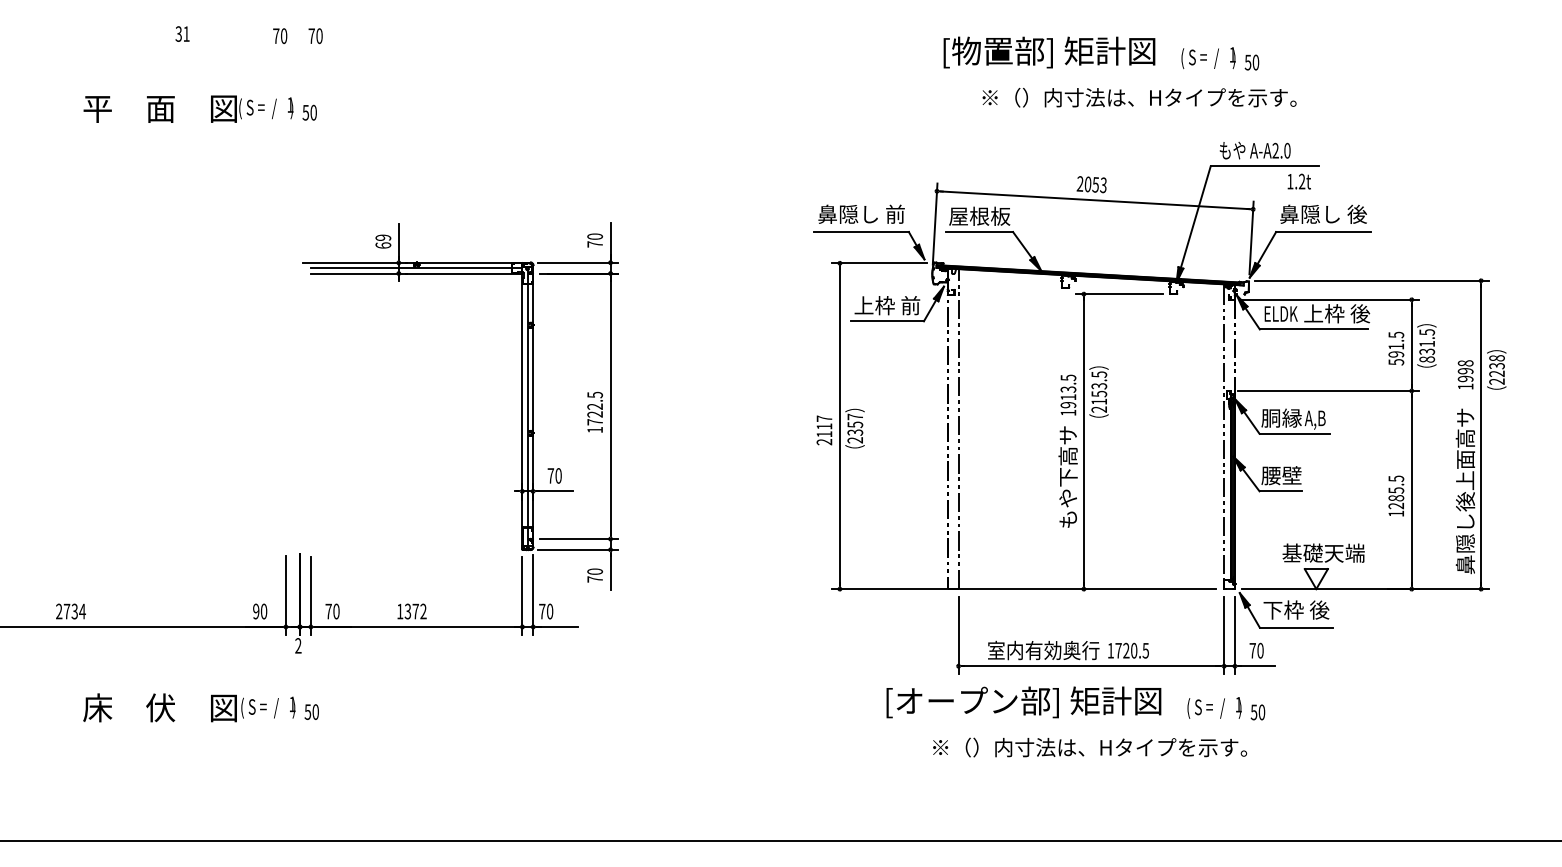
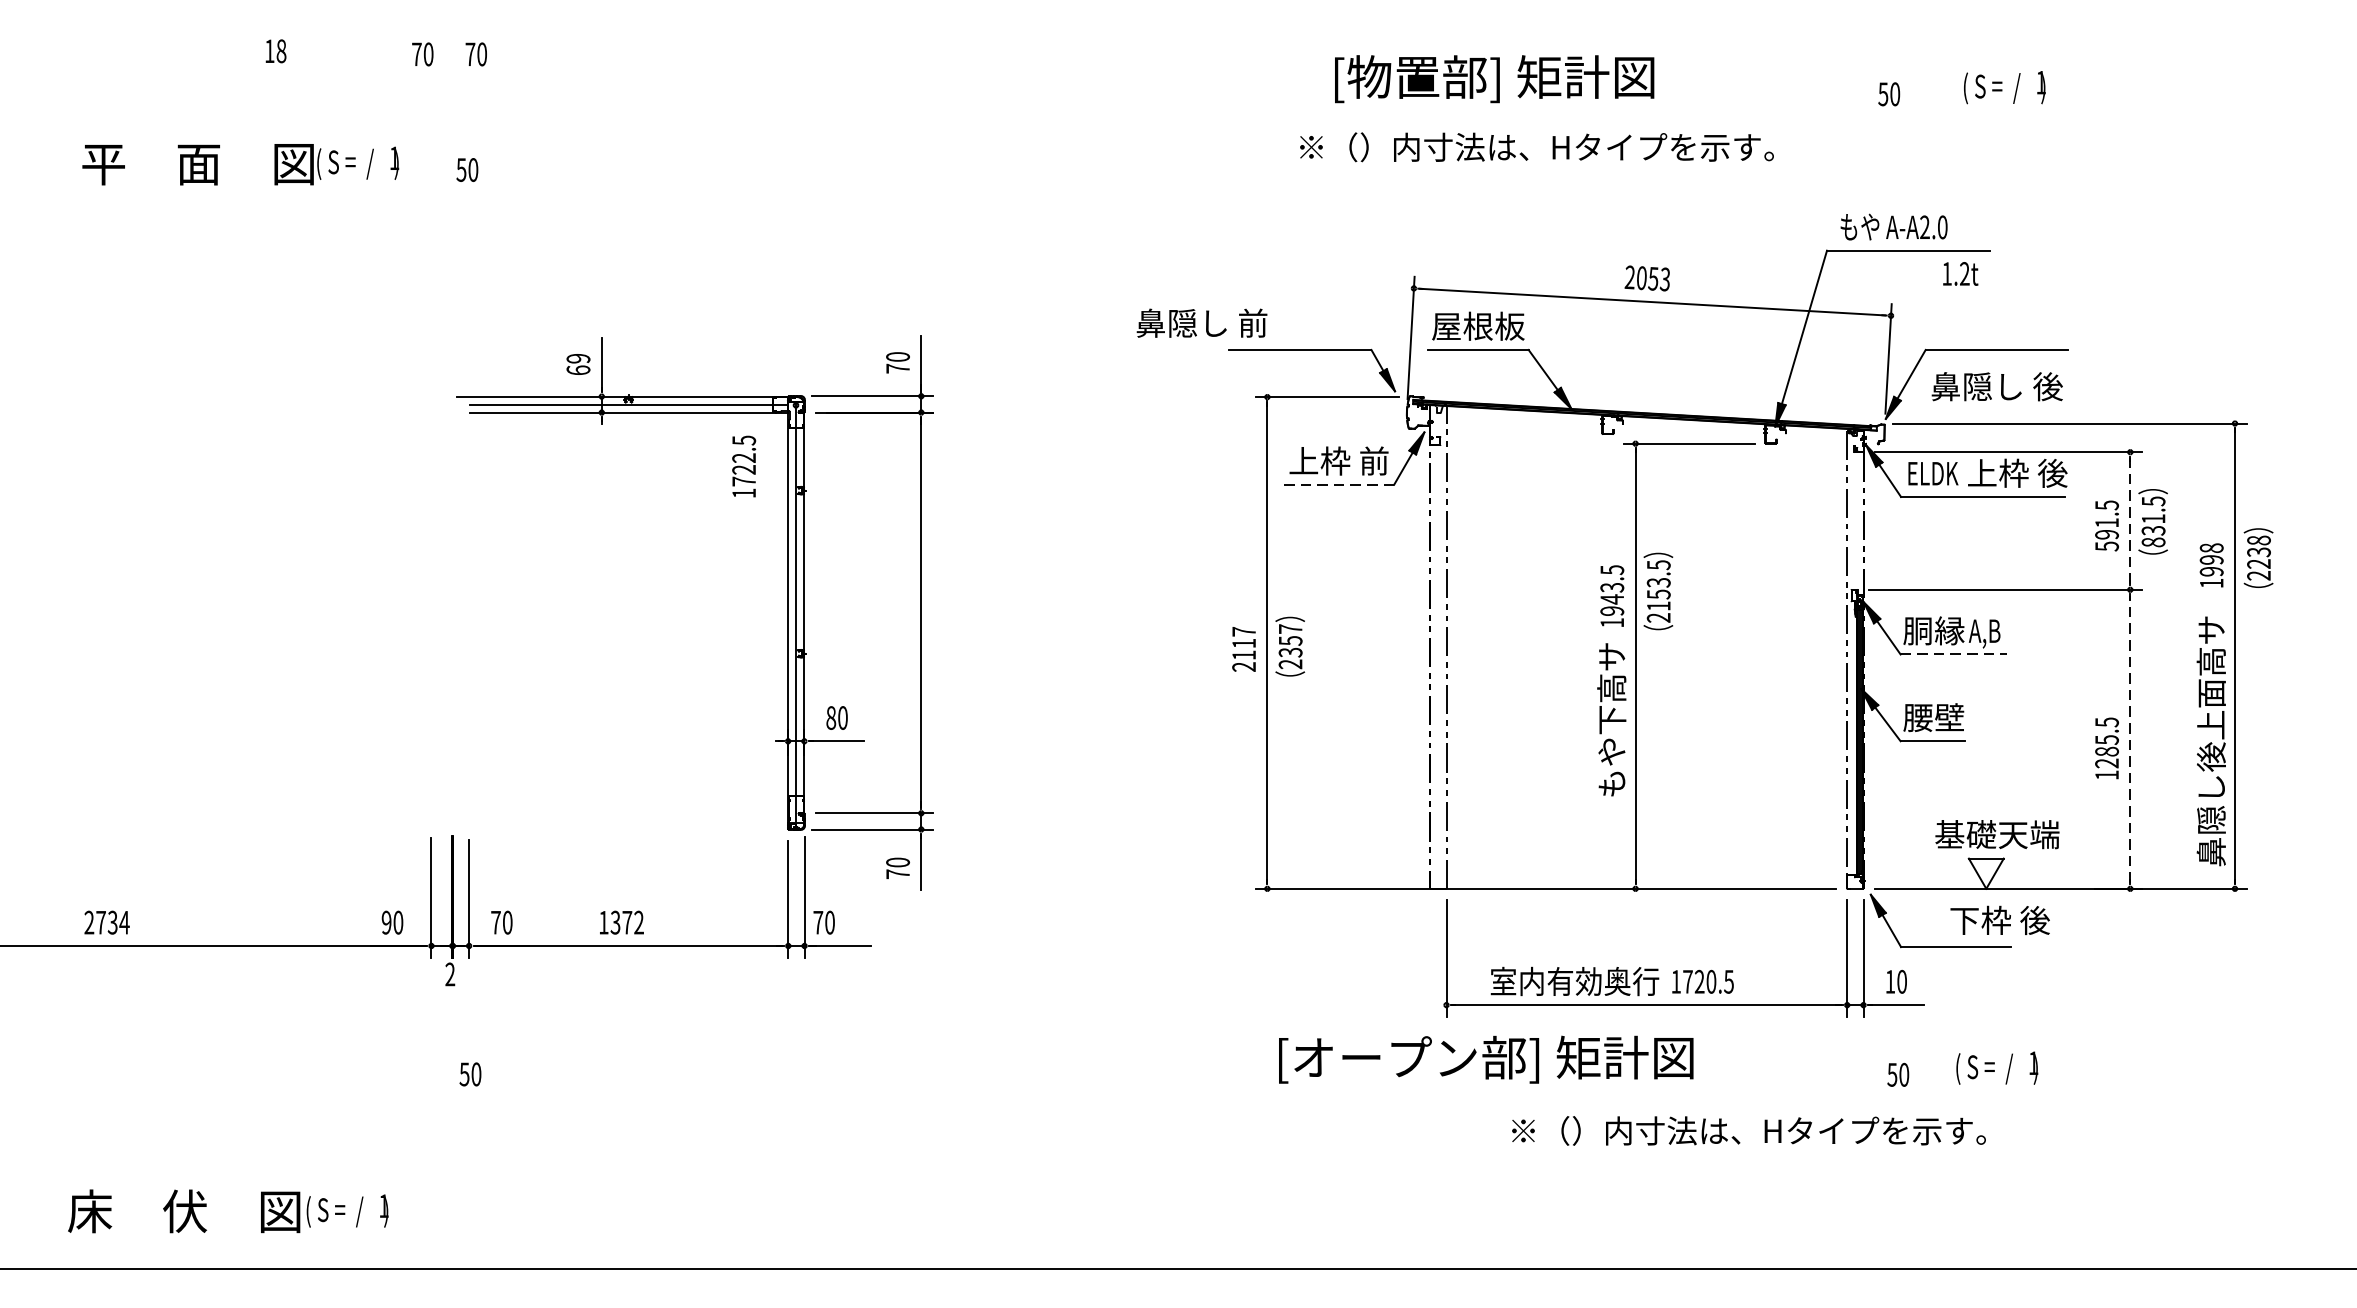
text: (182, 33) -> (275, 50), 31 -> 18
text: (1049, 52) -> (1494, 79), moved
text: (1208, 57) -> (2004, 86), moved
text: (1139, 97) -> (1536, 146), moved
text: (188, 108) -> (240, 163), moved
text: (861, 213) -> (1201, 322), moved
text: (1323, 213) -> (1997, 385), moved
line: (887, 321) -> (1339, 484), solid -> dashed
line: (1411, 345) -> (2129, 521), solid -> dashed
text: (1068, 396) -> (1612, 598), 1913.5 -> 1943.5
text: (594, 411) -> (743, 465), moved
line: (1295, 433) -> (1954, 654), solid -> dashed
text: (550, 475) -> (830, 717), 70 -> 80
line: (1411, 489) -> (2129, 738), solid -> dashed
text: (1296, 609) -> (2000, 919), moved
text: (1252, 650) -> (1889, 981), 70 -> 10
text: (1023, 702) -> (1485, 1059), moved
text: (189, 707) -> (228, 1210), moved
text: (1214, 707) -> (1997, 1067), moved
text: (1090, 747) -> (1749, 1130), moved

